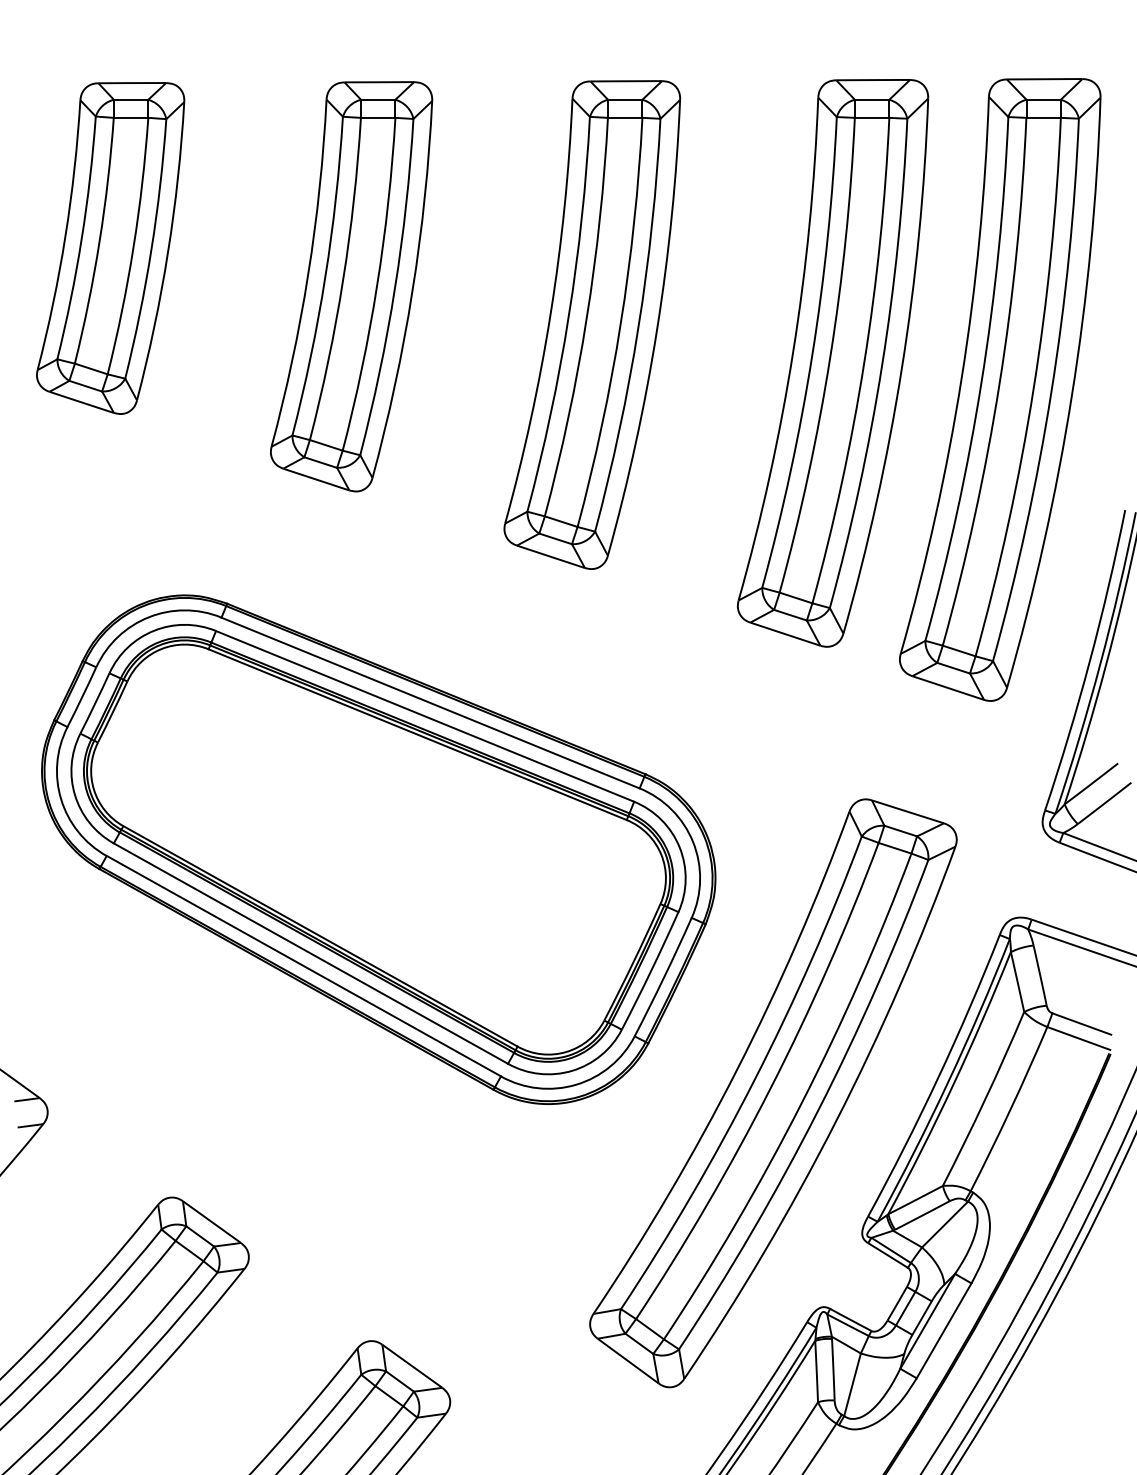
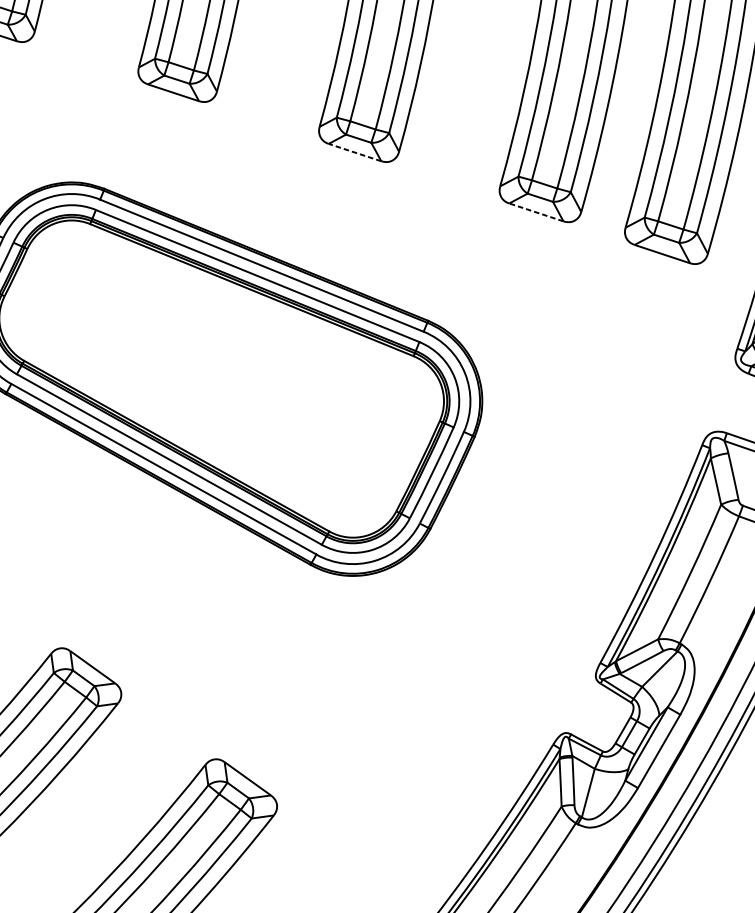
line: (550, 556) -> (354, 152), solid -> dashed
line: (784, 633) -> (535, 211), solid -> dashed
part: (773, 1093) -> (527, 567), removed

